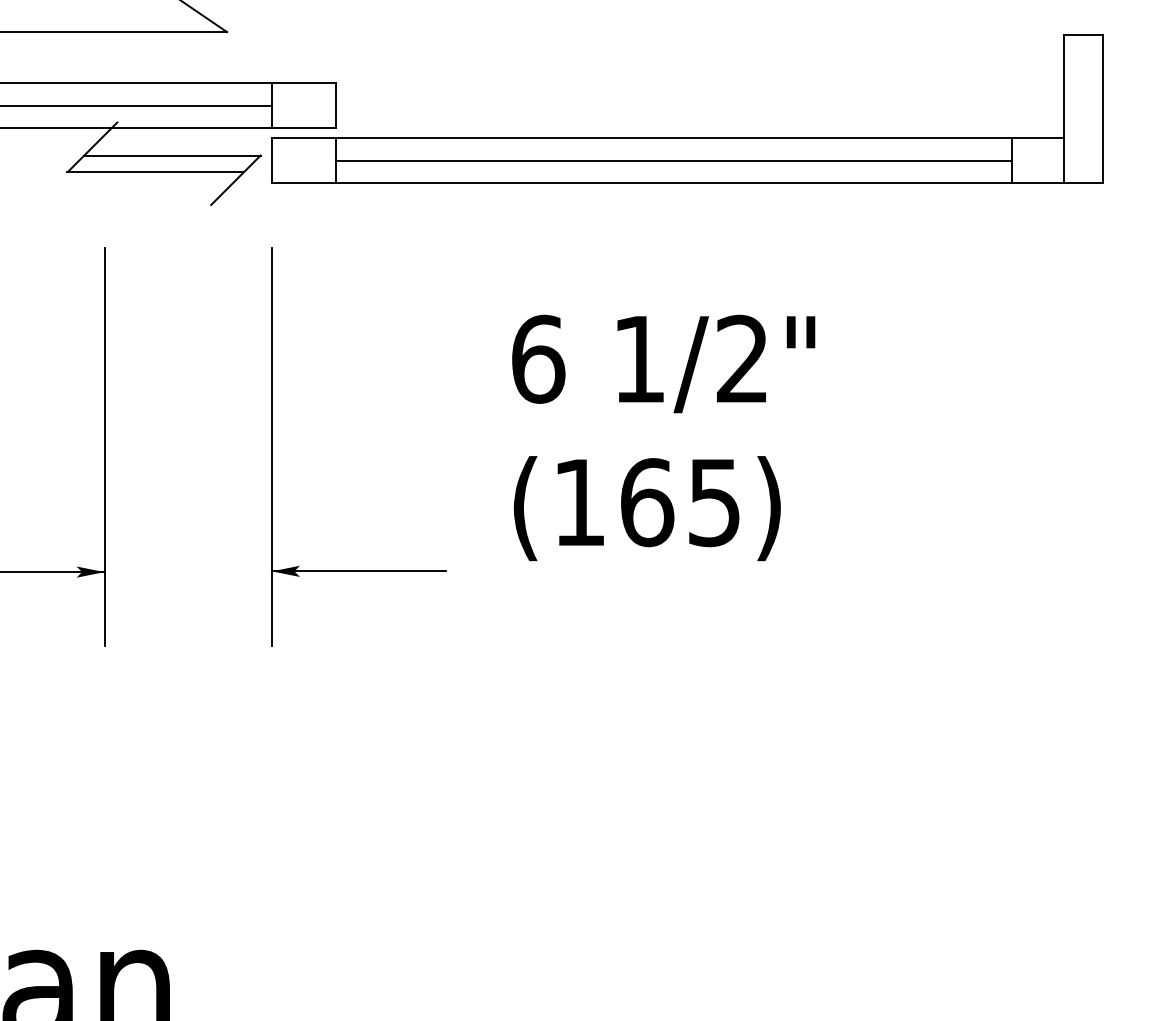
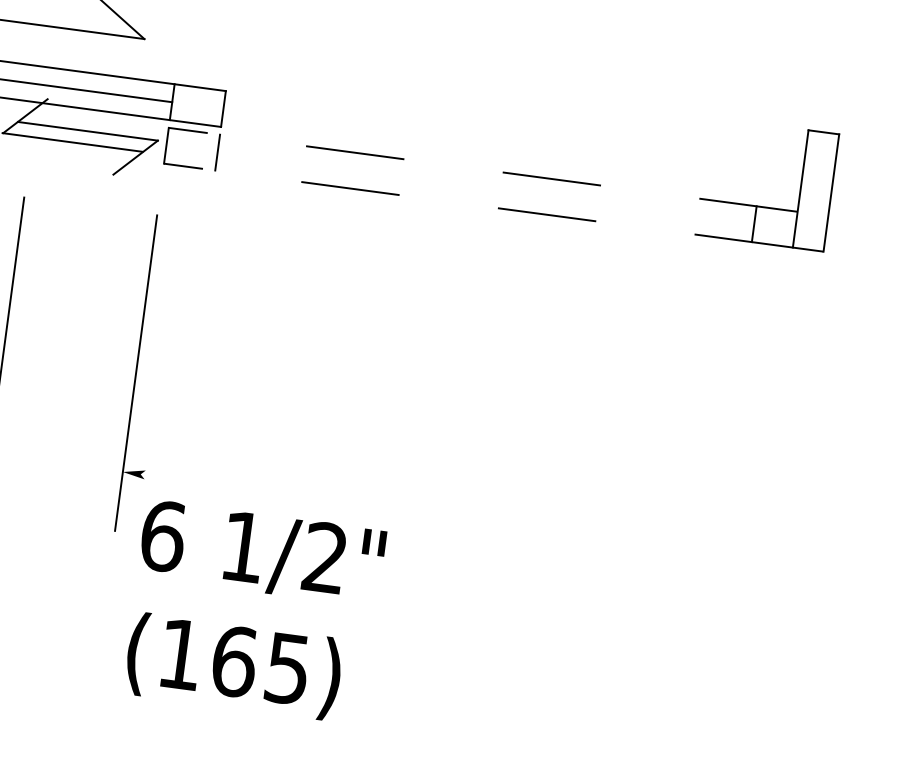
line: (667, 138) -> (482, 170), solid -> dashed
line: (674, 160) -> (486, 188), removed
line: (667, 183) -> (478, 205), solid -> dashed
text: (663, 437) -> (254, 611), moved
line: (358, 571) -> (191, 481), removed

